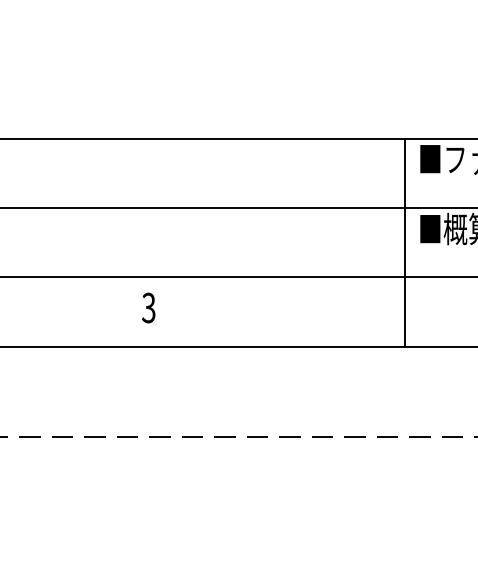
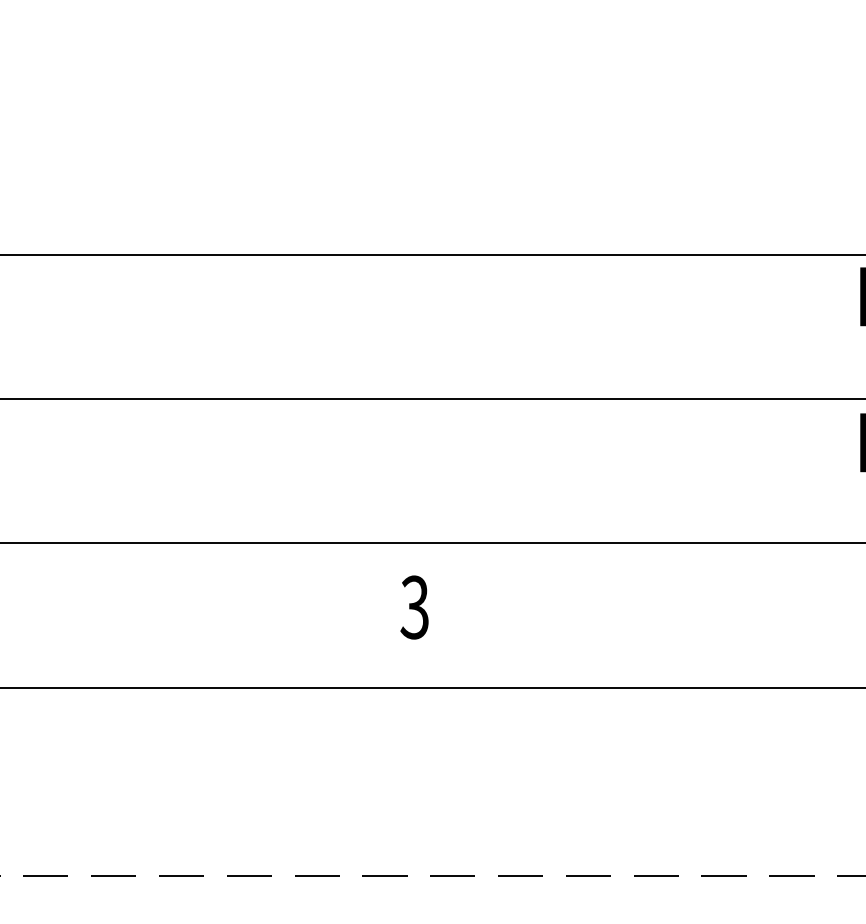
line: (405, 242) -> (829, 470), removed
text: (148, 307) -> (414, 606), moved

